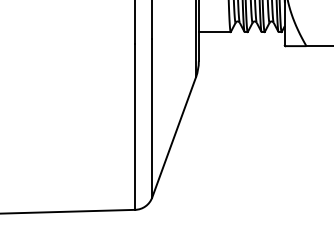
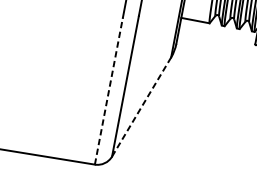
line: (135, 127) -> (109, 91), solid -> dashed
line: (174, 137) -> (141, 107), solid -> dashed

